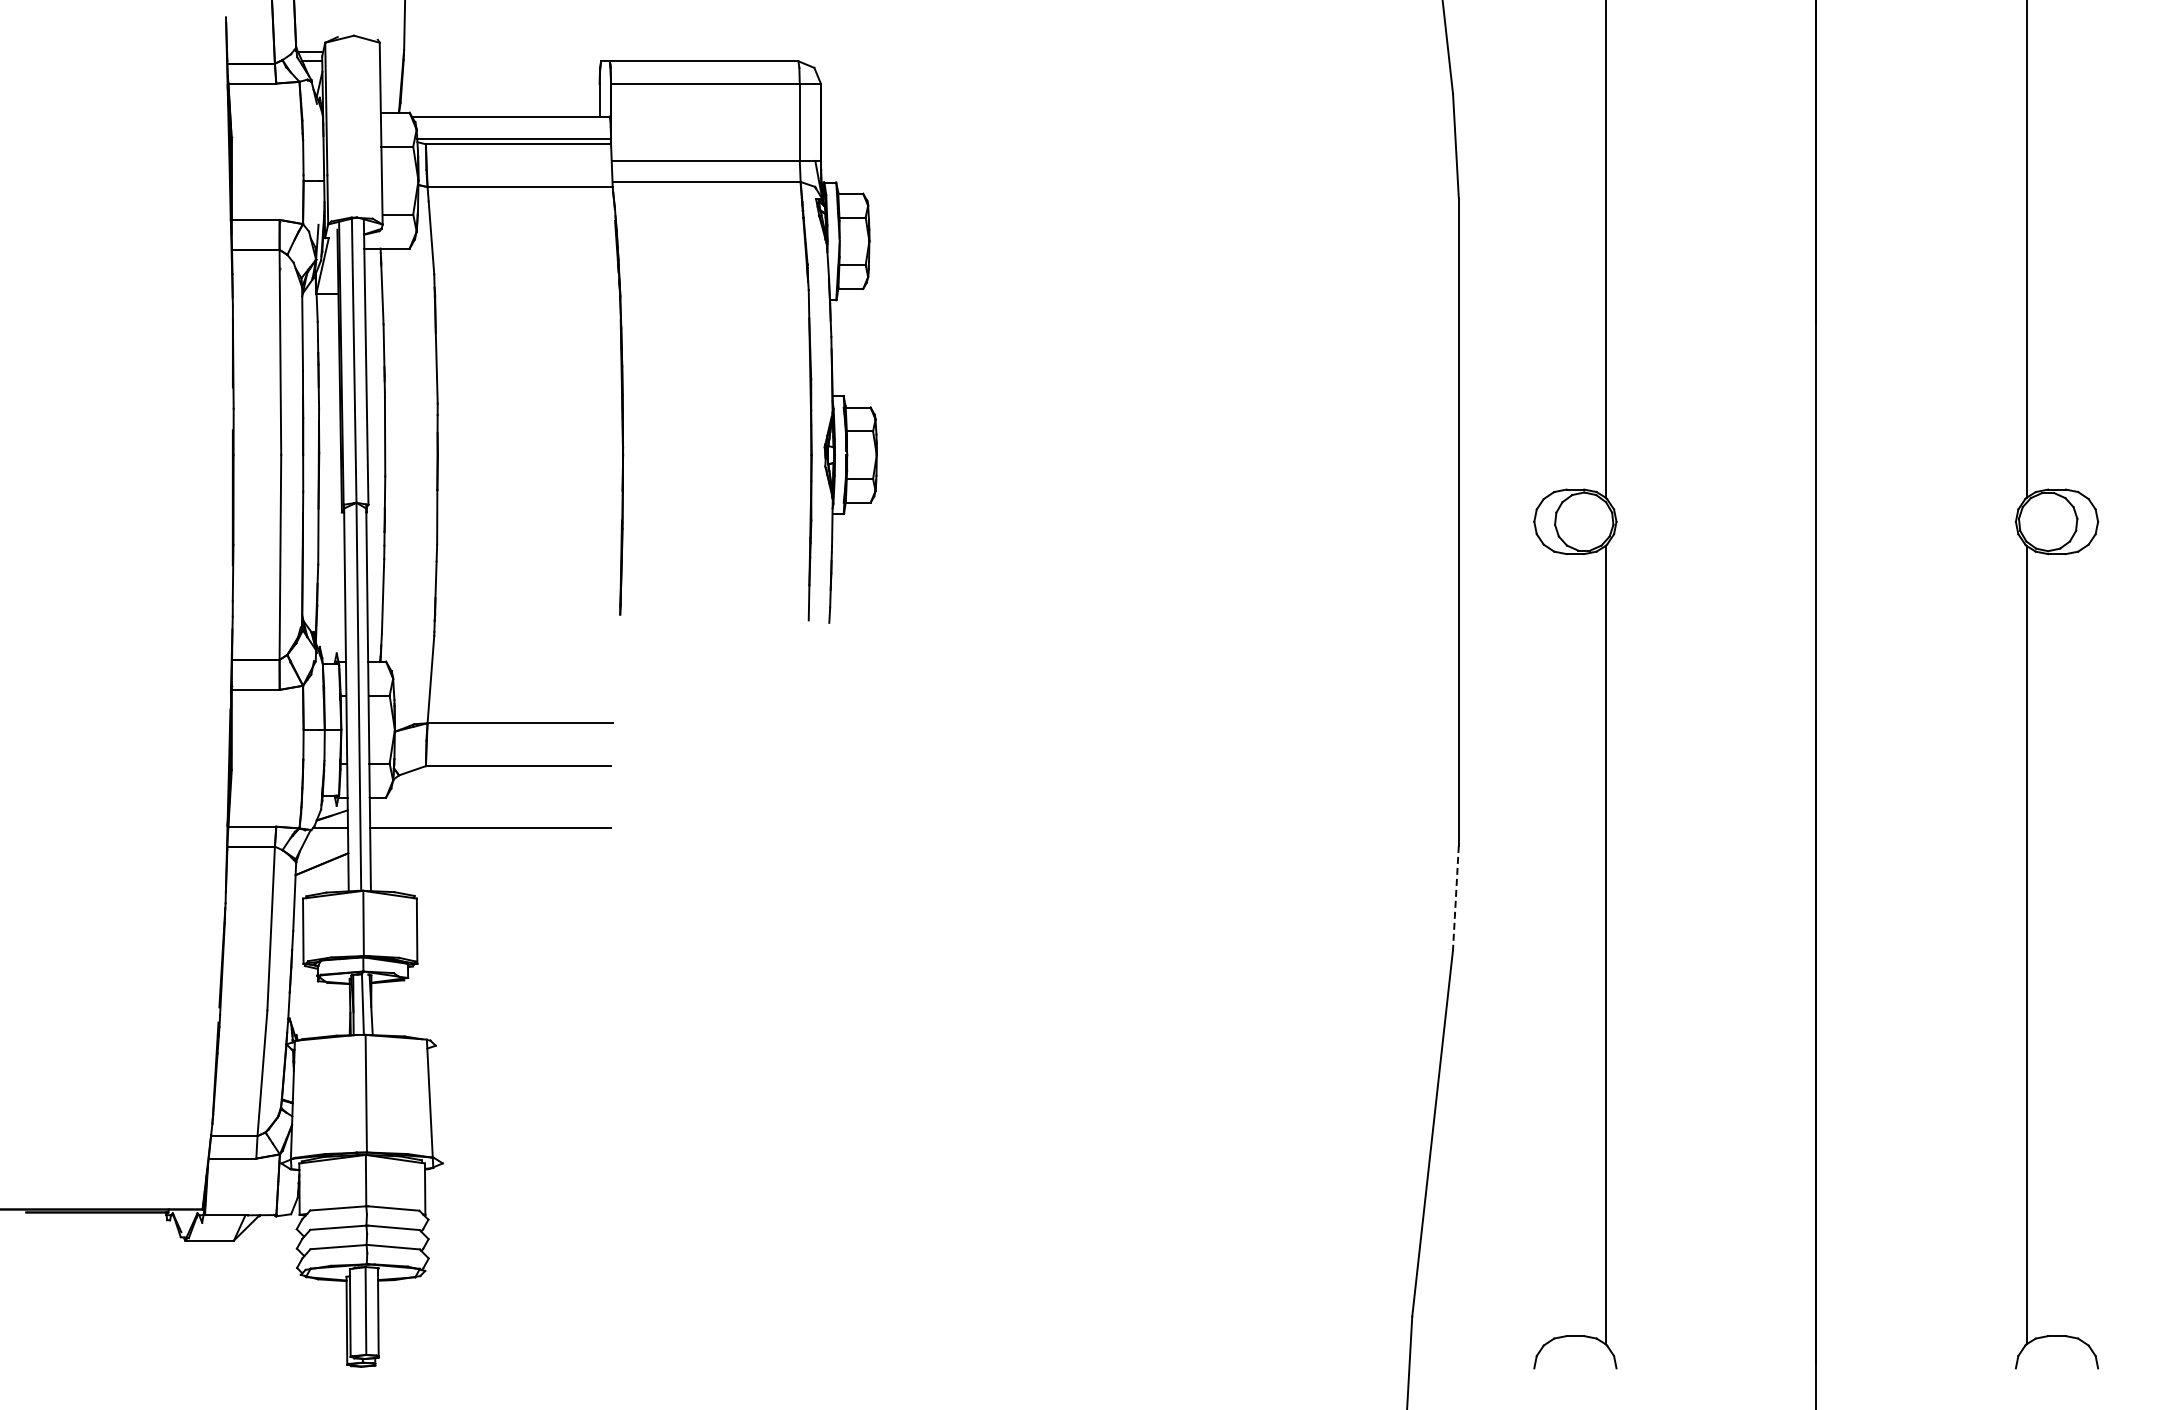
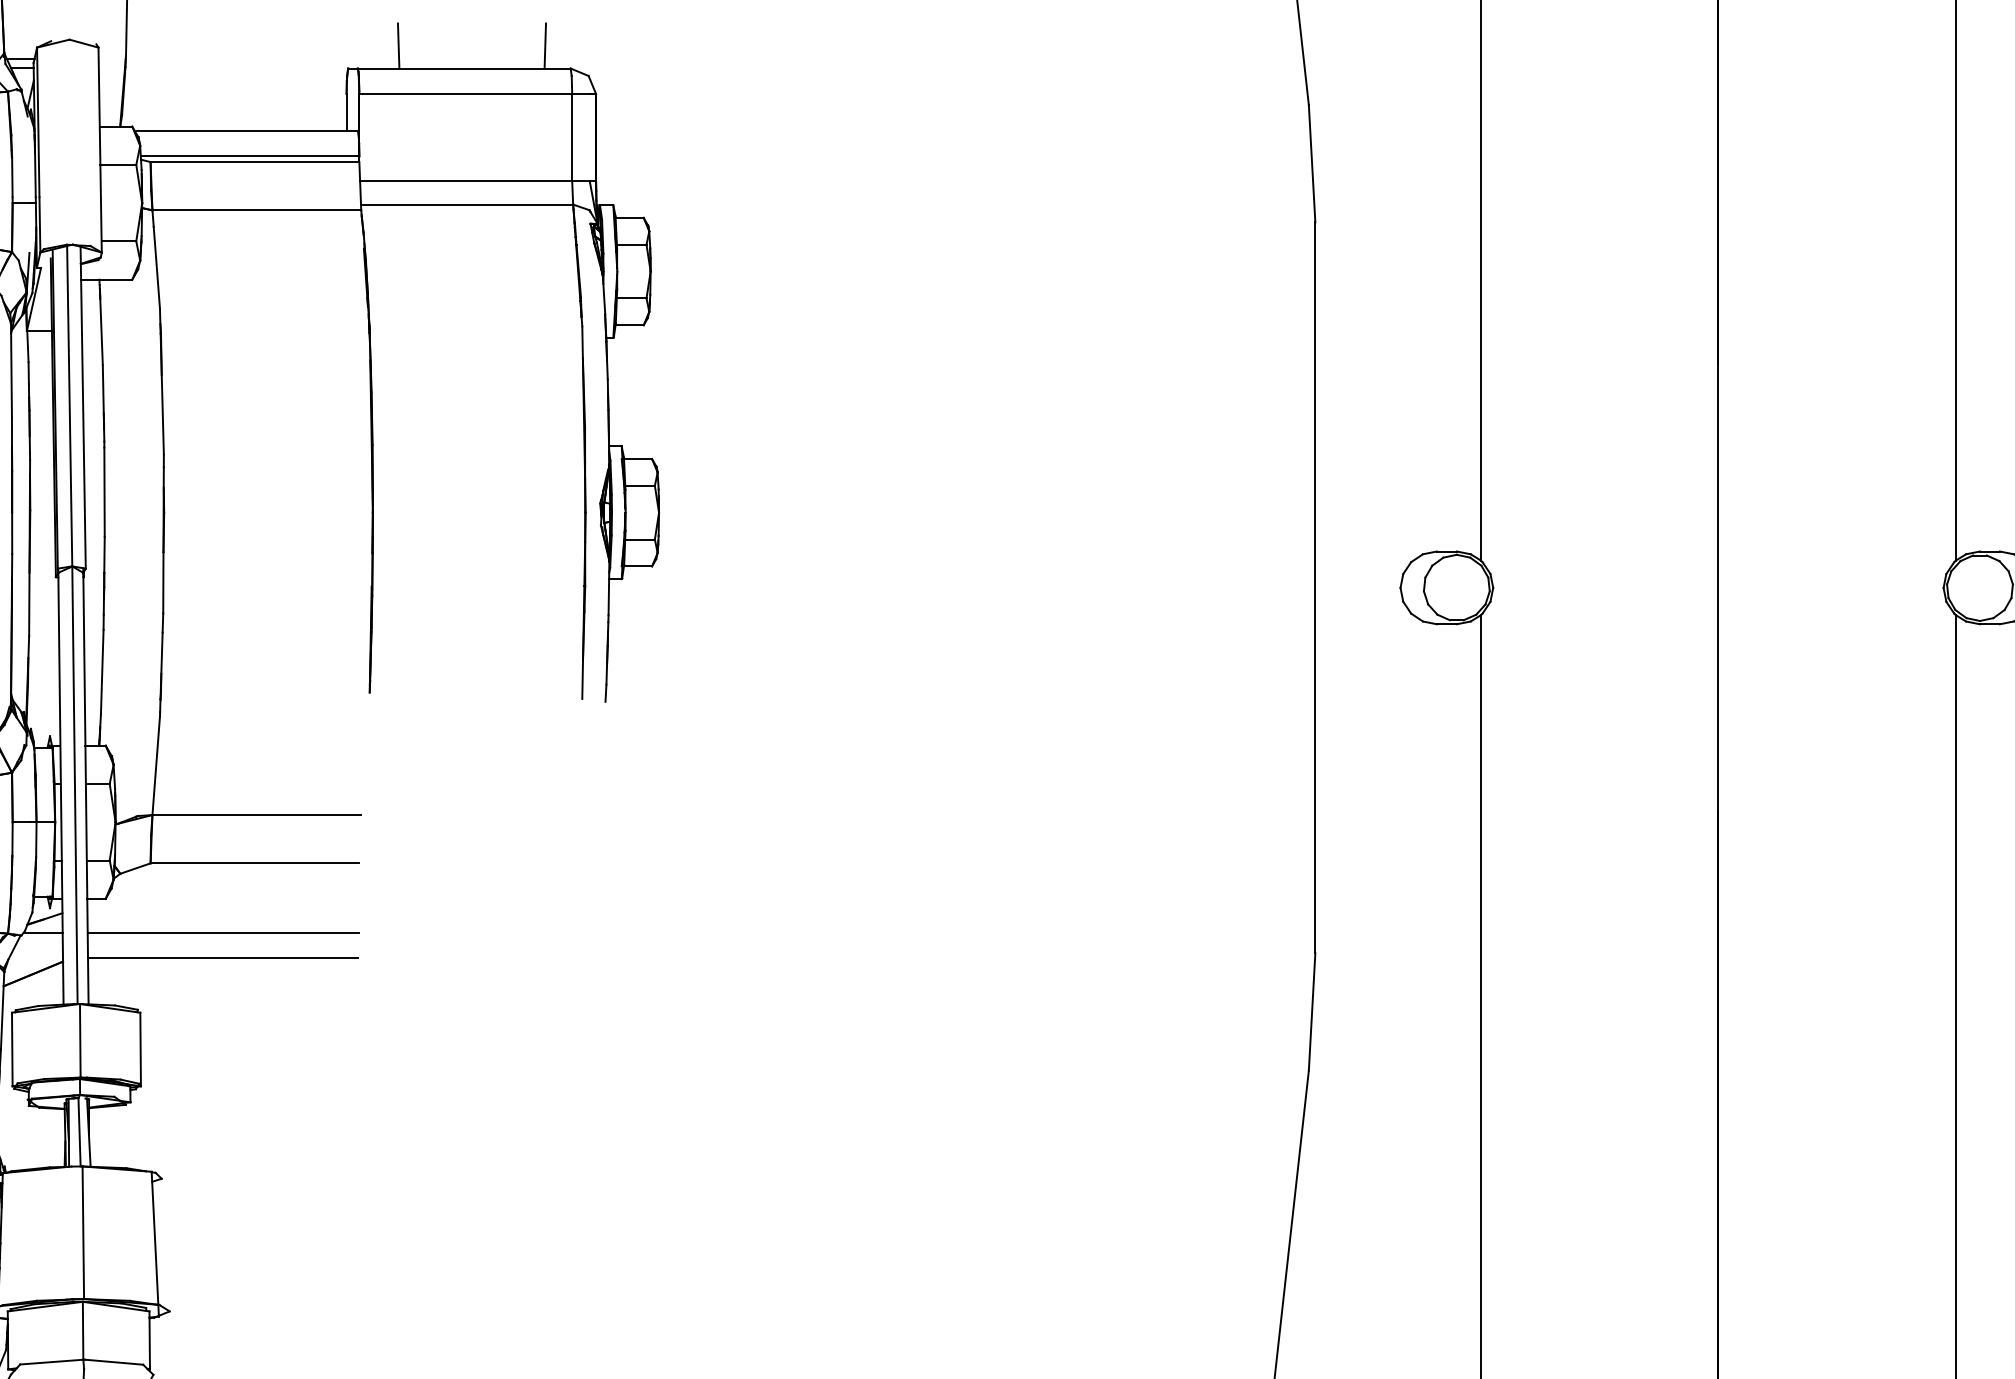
line: (645, 41) -> (398, 46), added
line: (775, 41) -> (544, 46), added
line: (489, 850) -> (222, 958), added
line: (1455, 898) -> (1311, 1012), dashed -> solid

